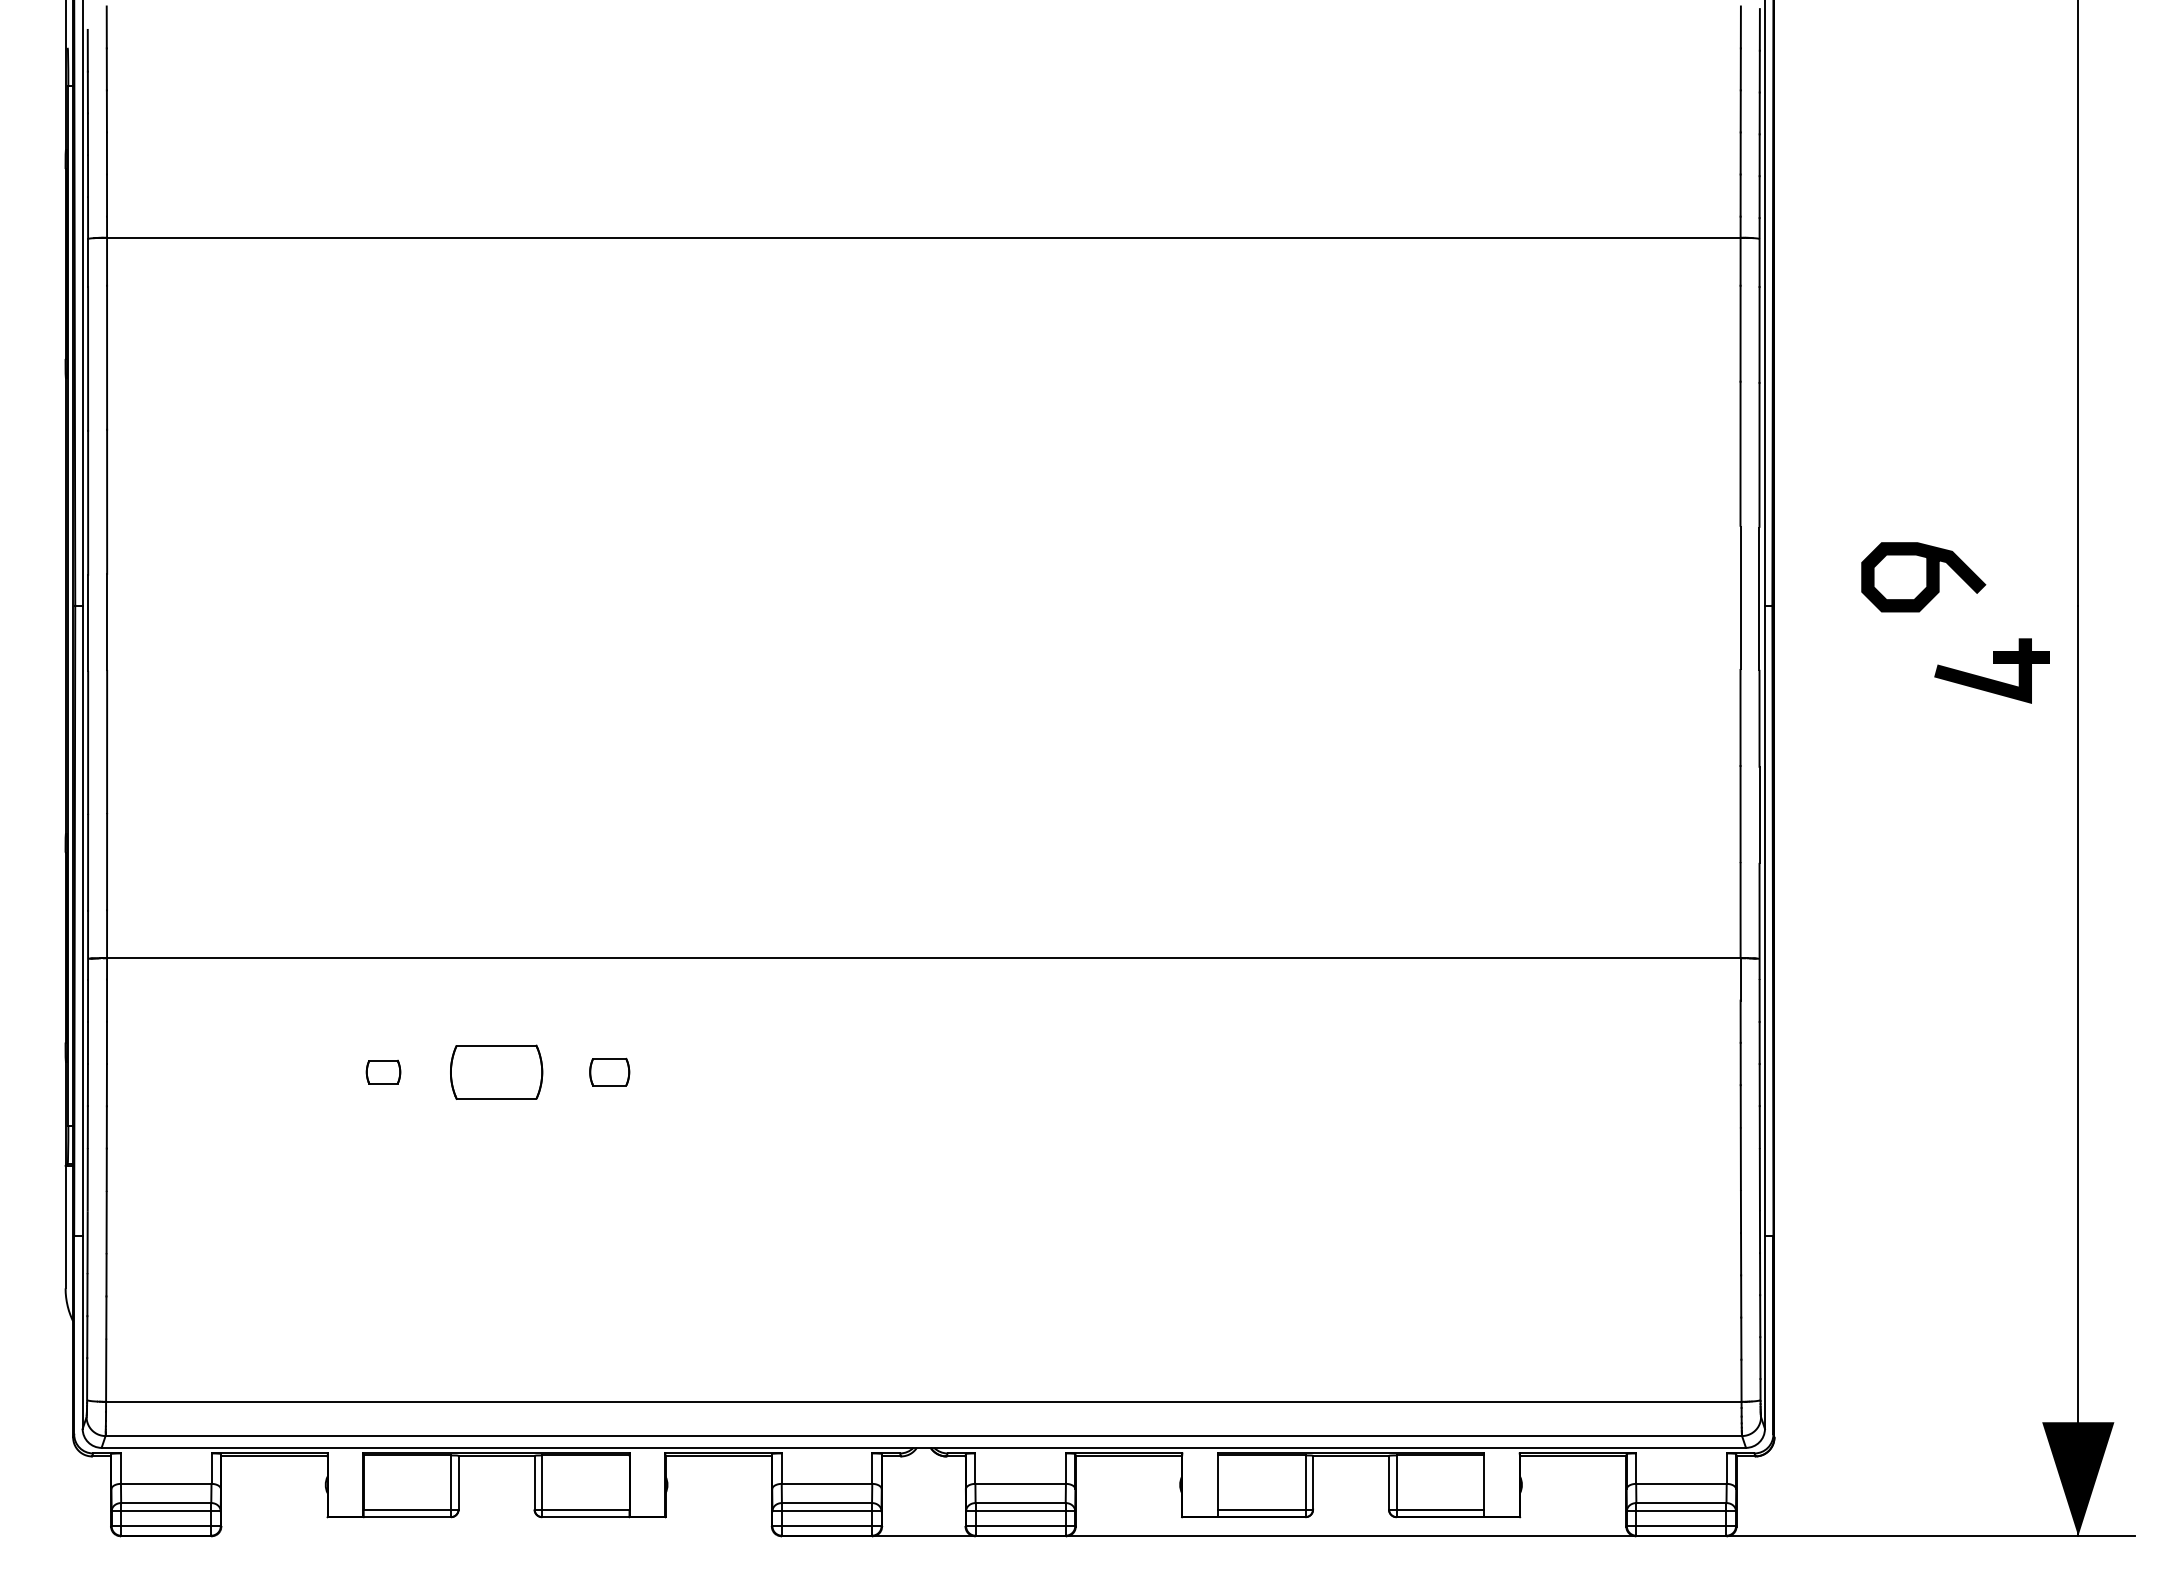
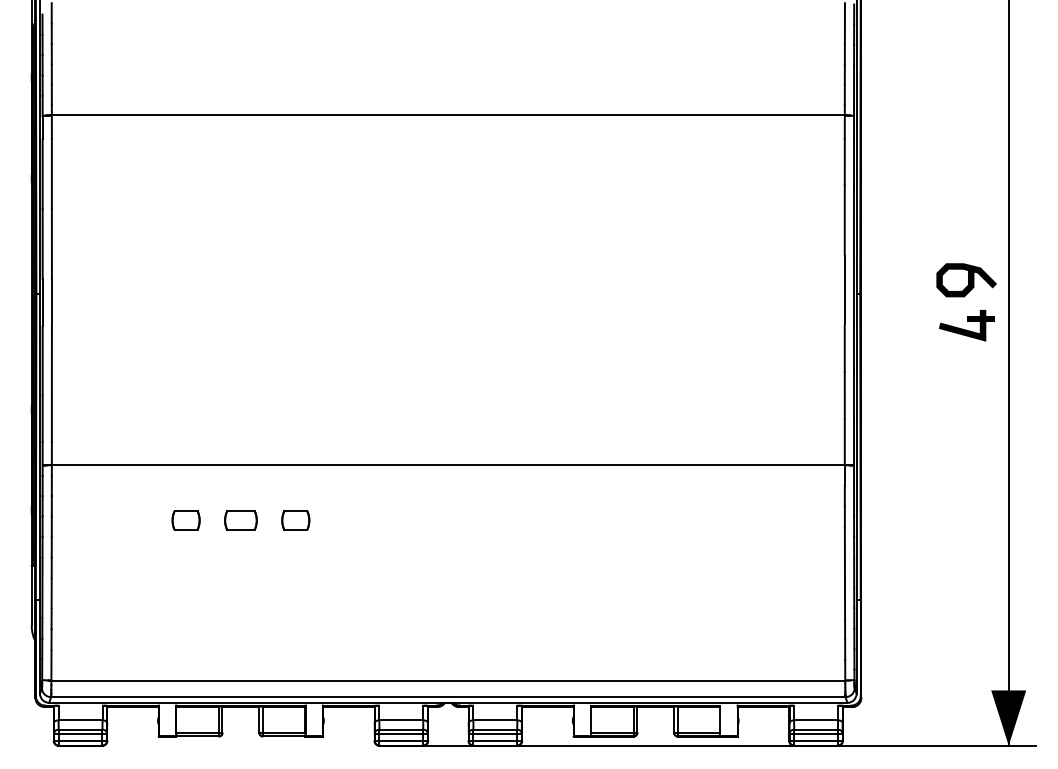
curve: (1927, 577) -> (968, 280), moved
part: (382, 1072) -> (185, 520), size x1.67
part: (495, 1072) -> (240, 520), size x0.71
part: (608, 1072) -> (295, 520), size x1.43

